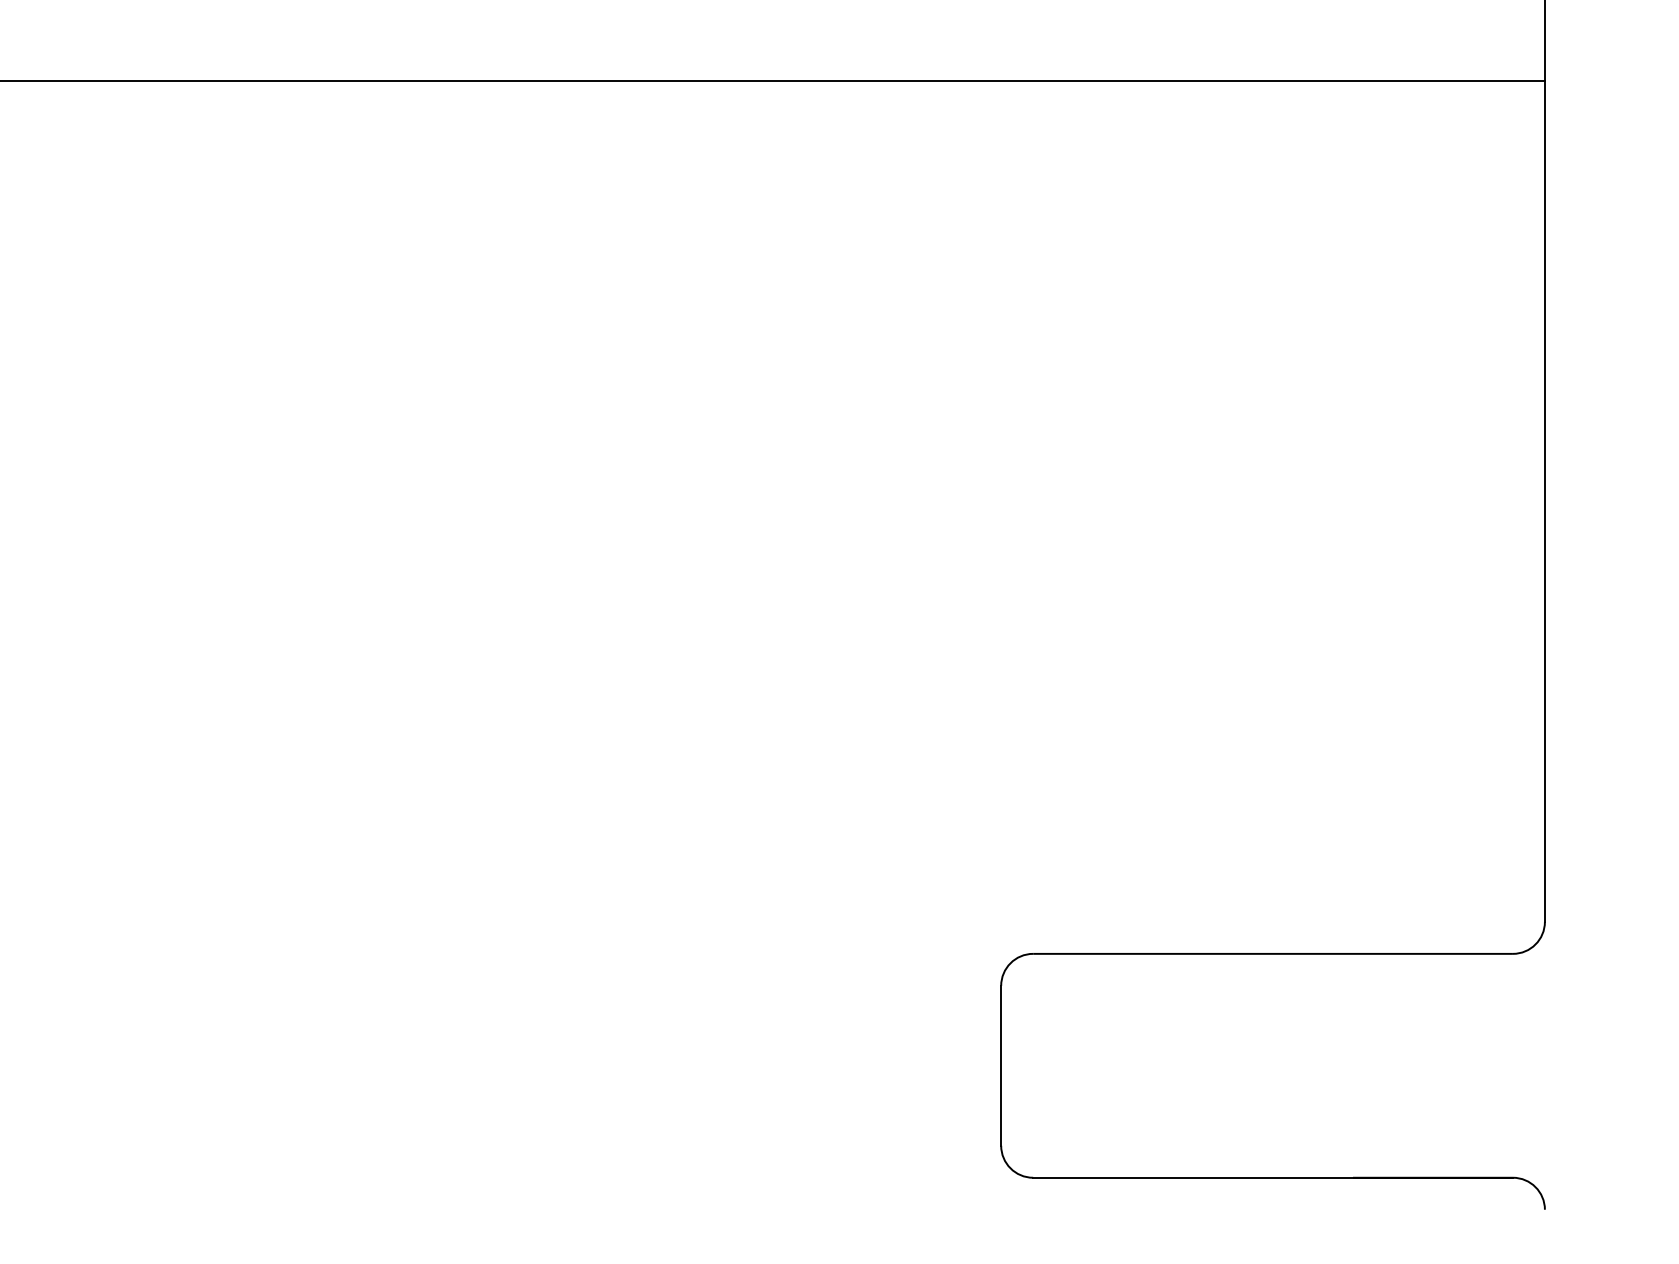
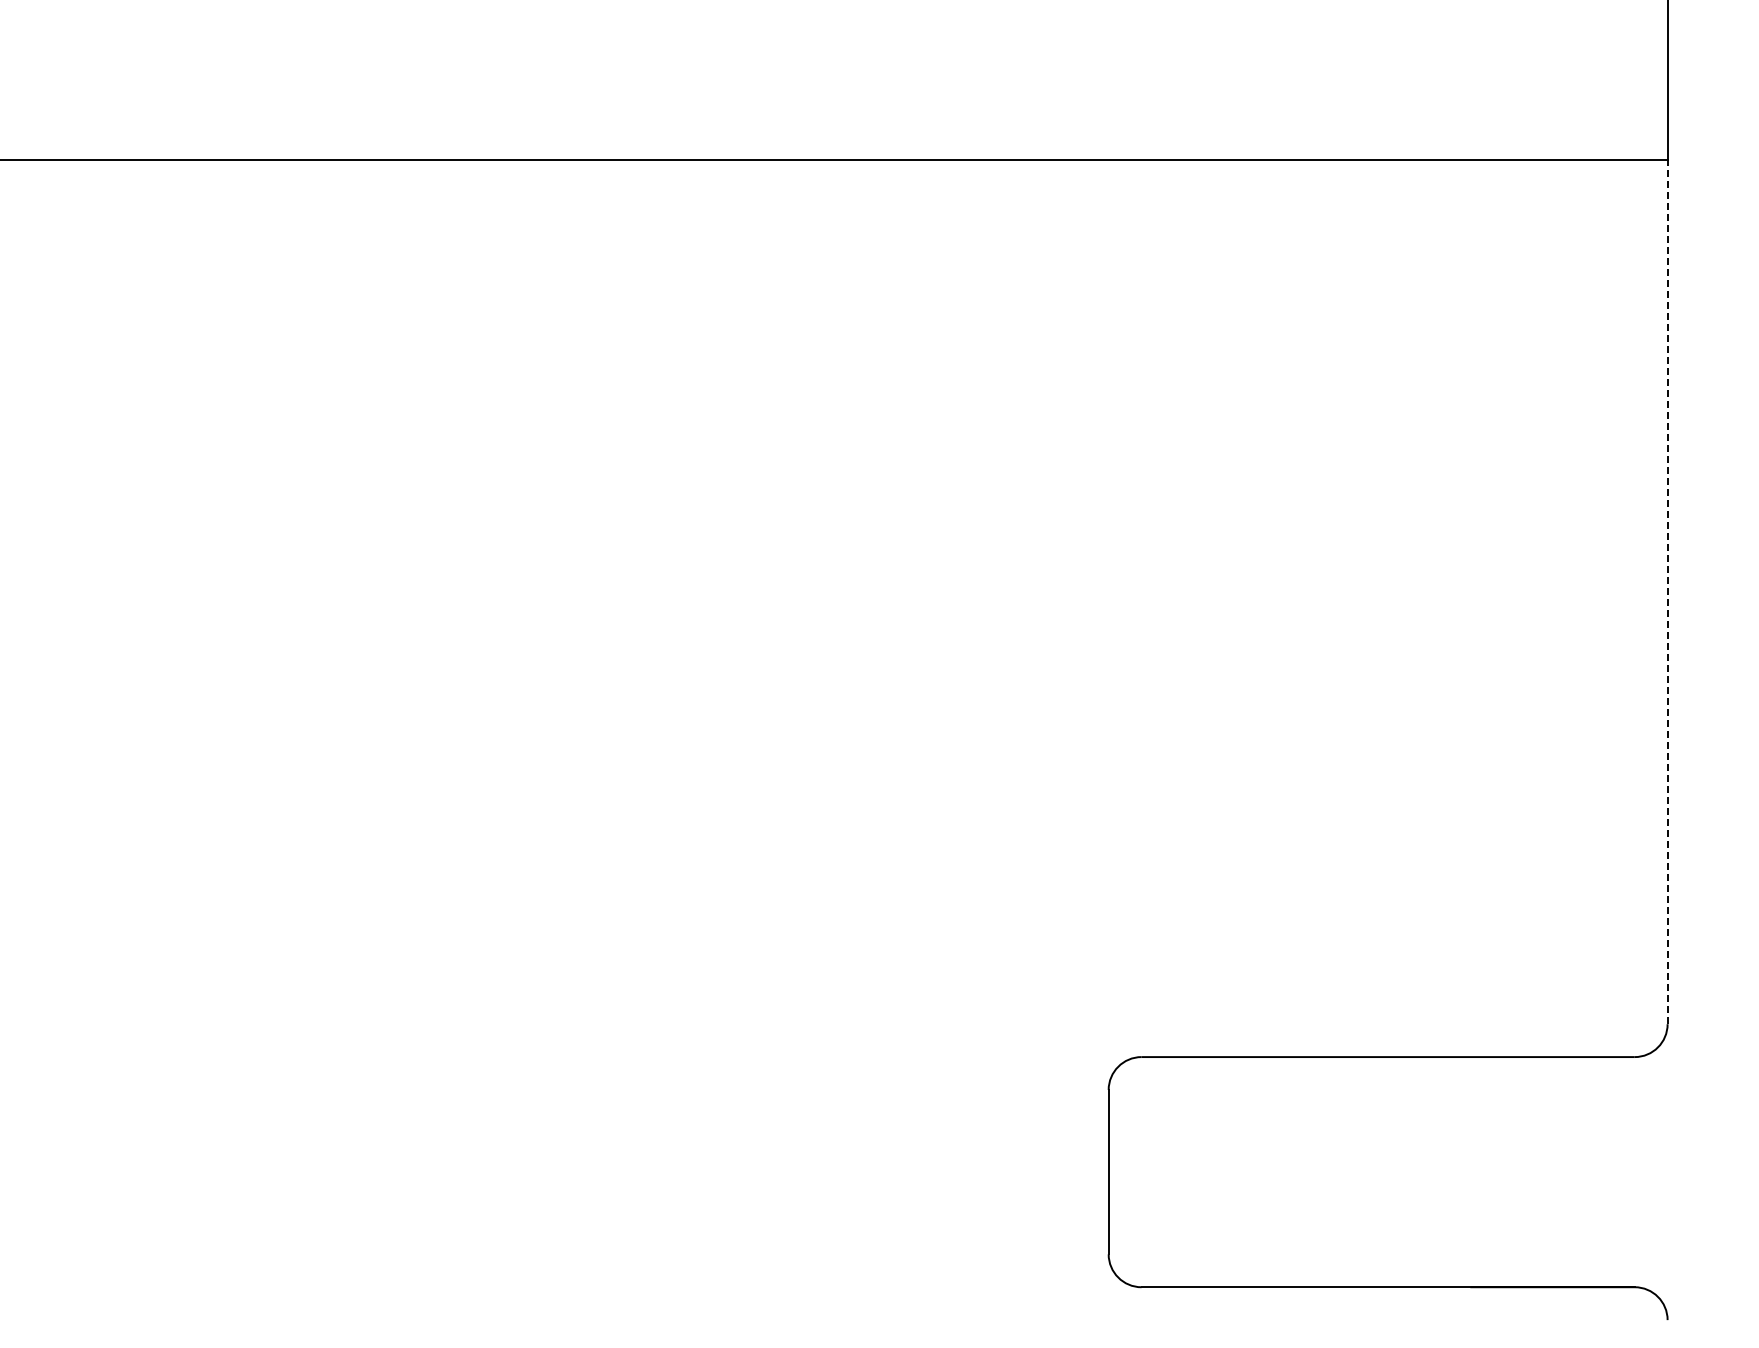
line: (1544, 500) -> (1667, 591), solid -> dashed

